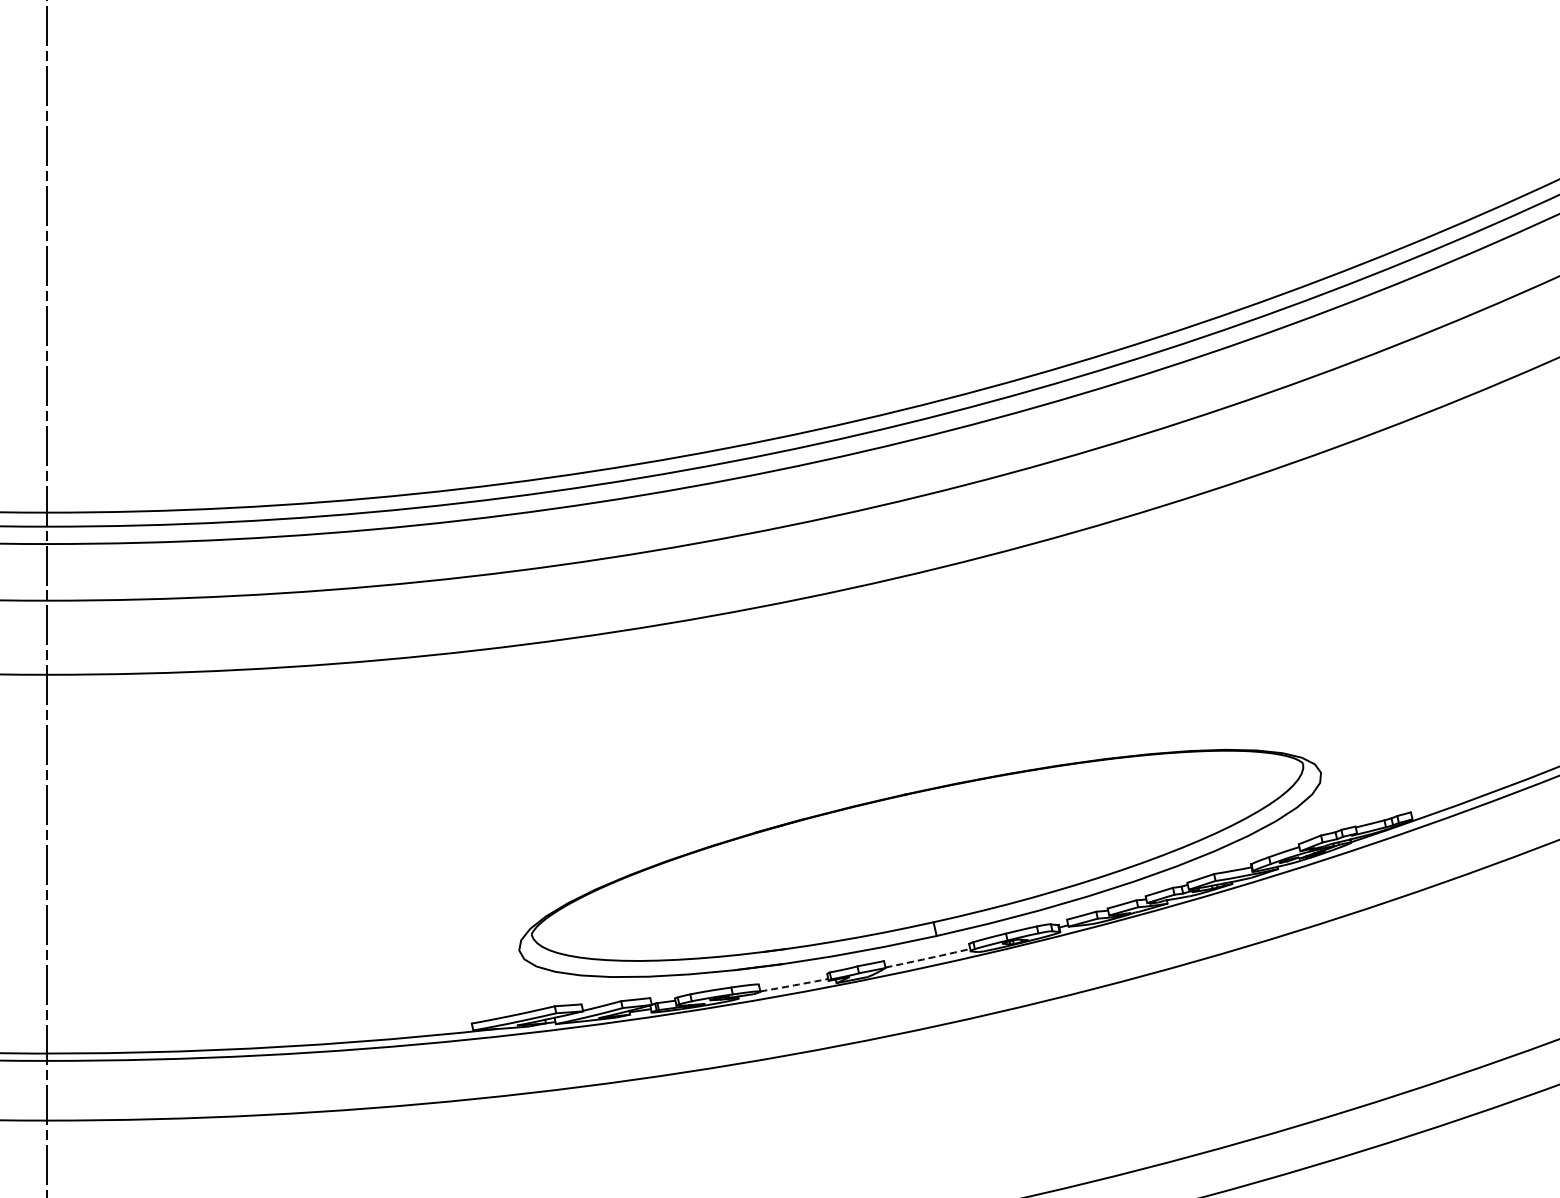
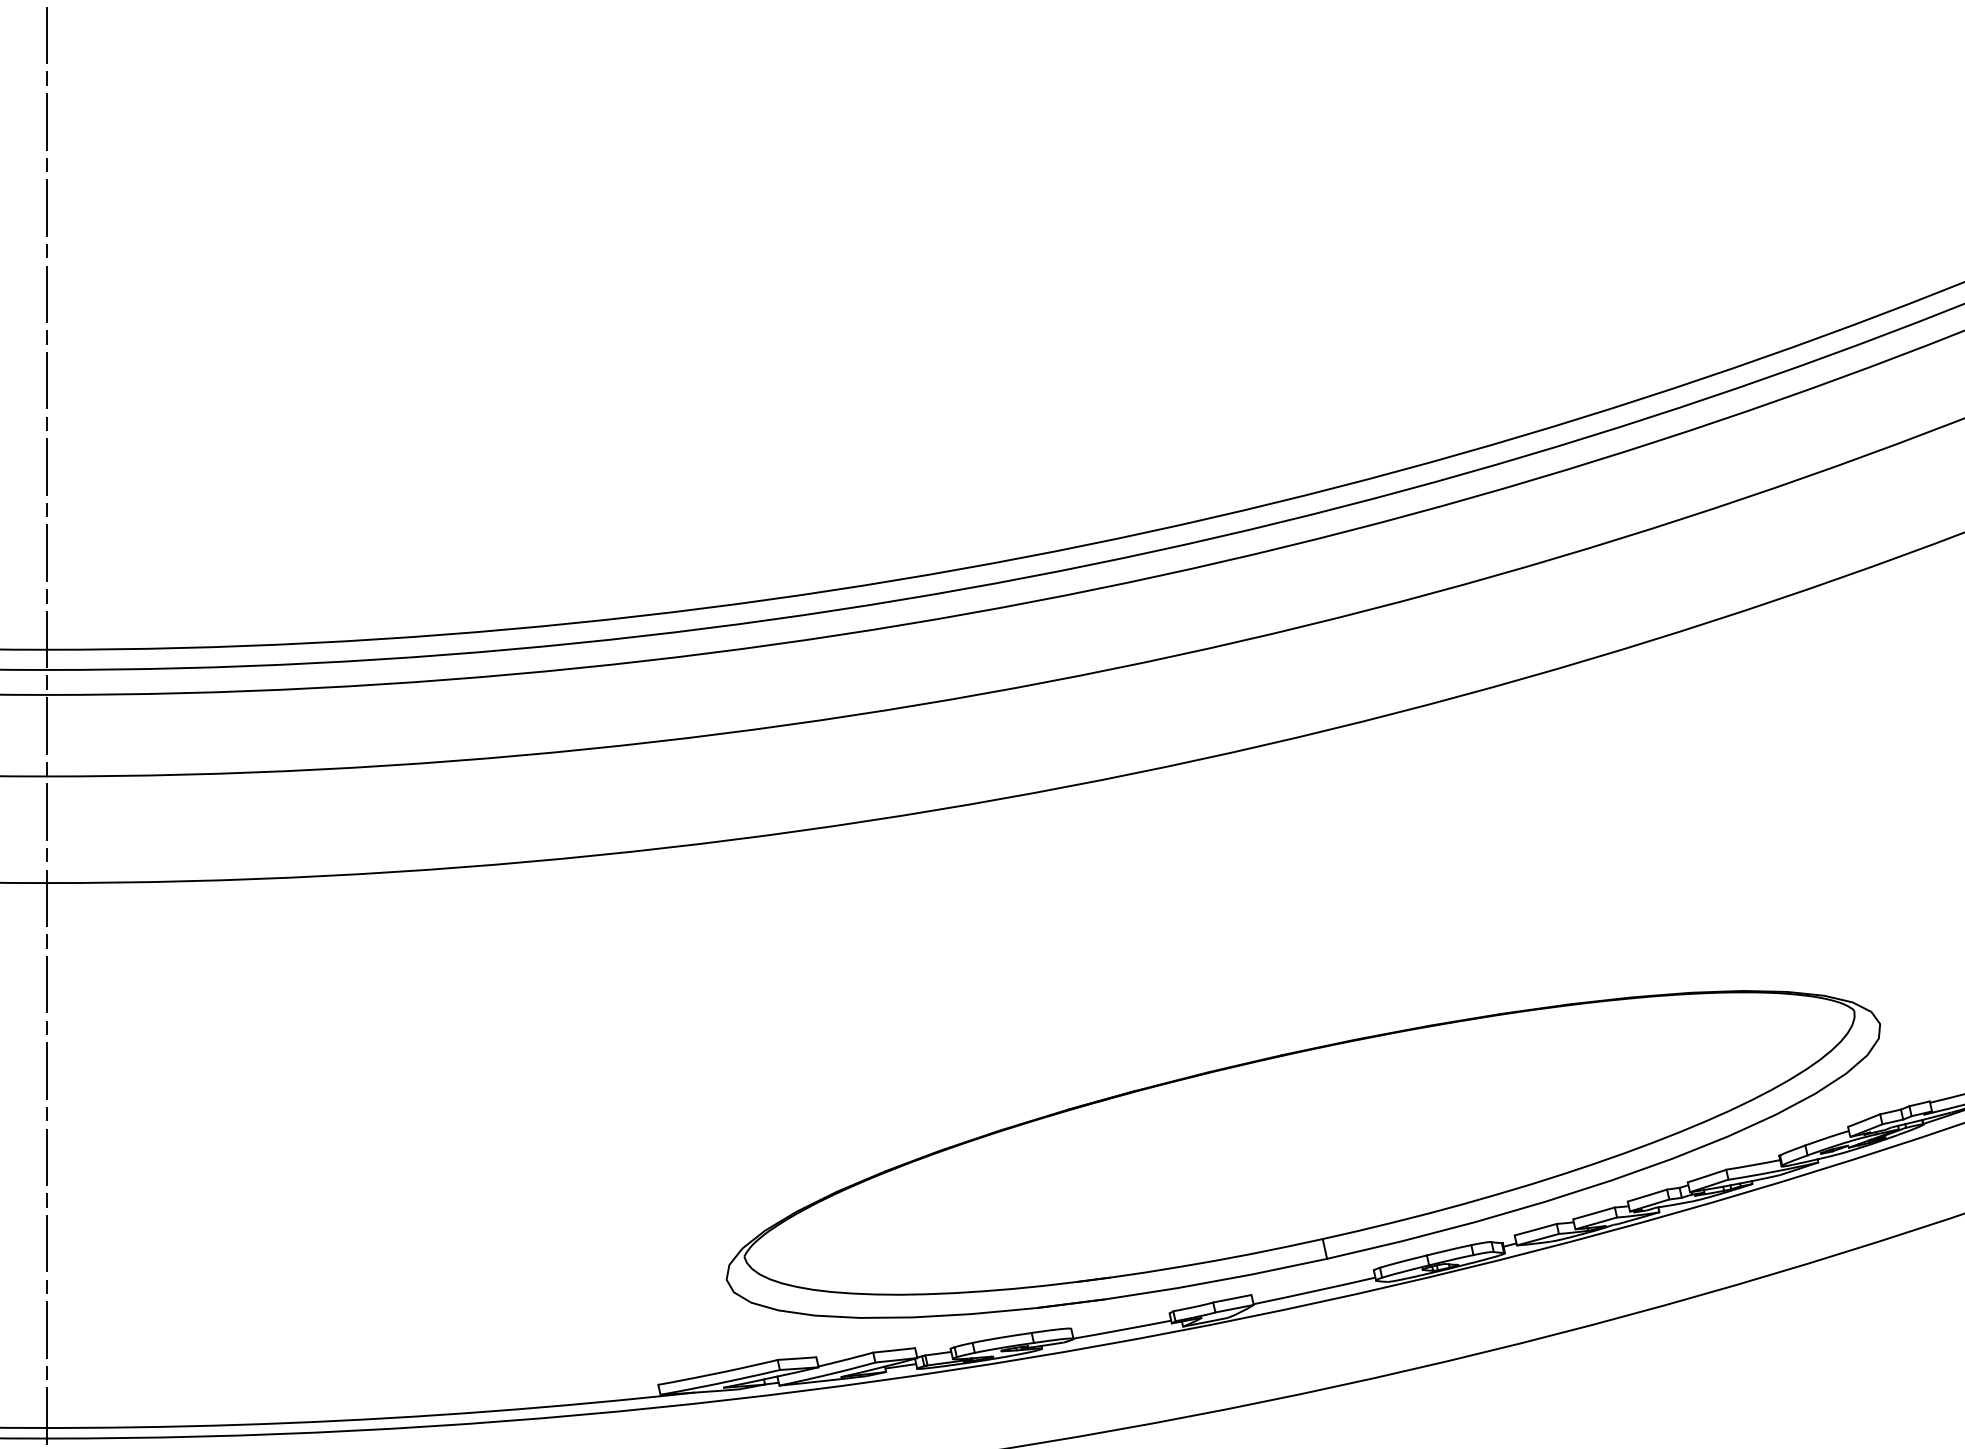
arc: (927, 958) -> (1313, 1291), dashed -> solid
arc: (794, 985) -> (1122, 1330), dashed -> solid

